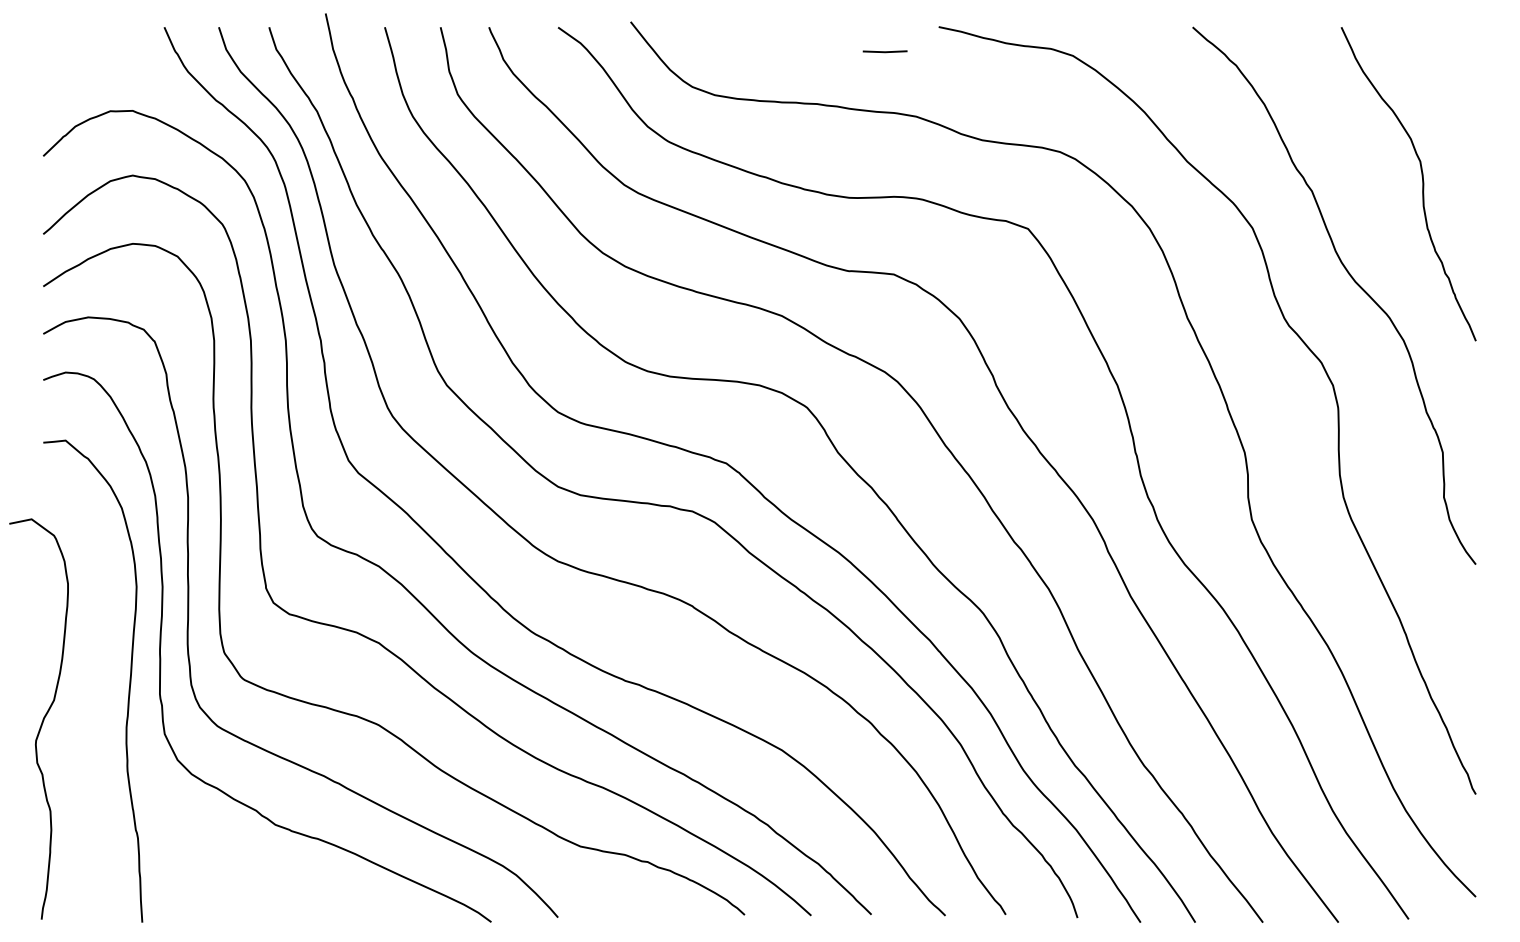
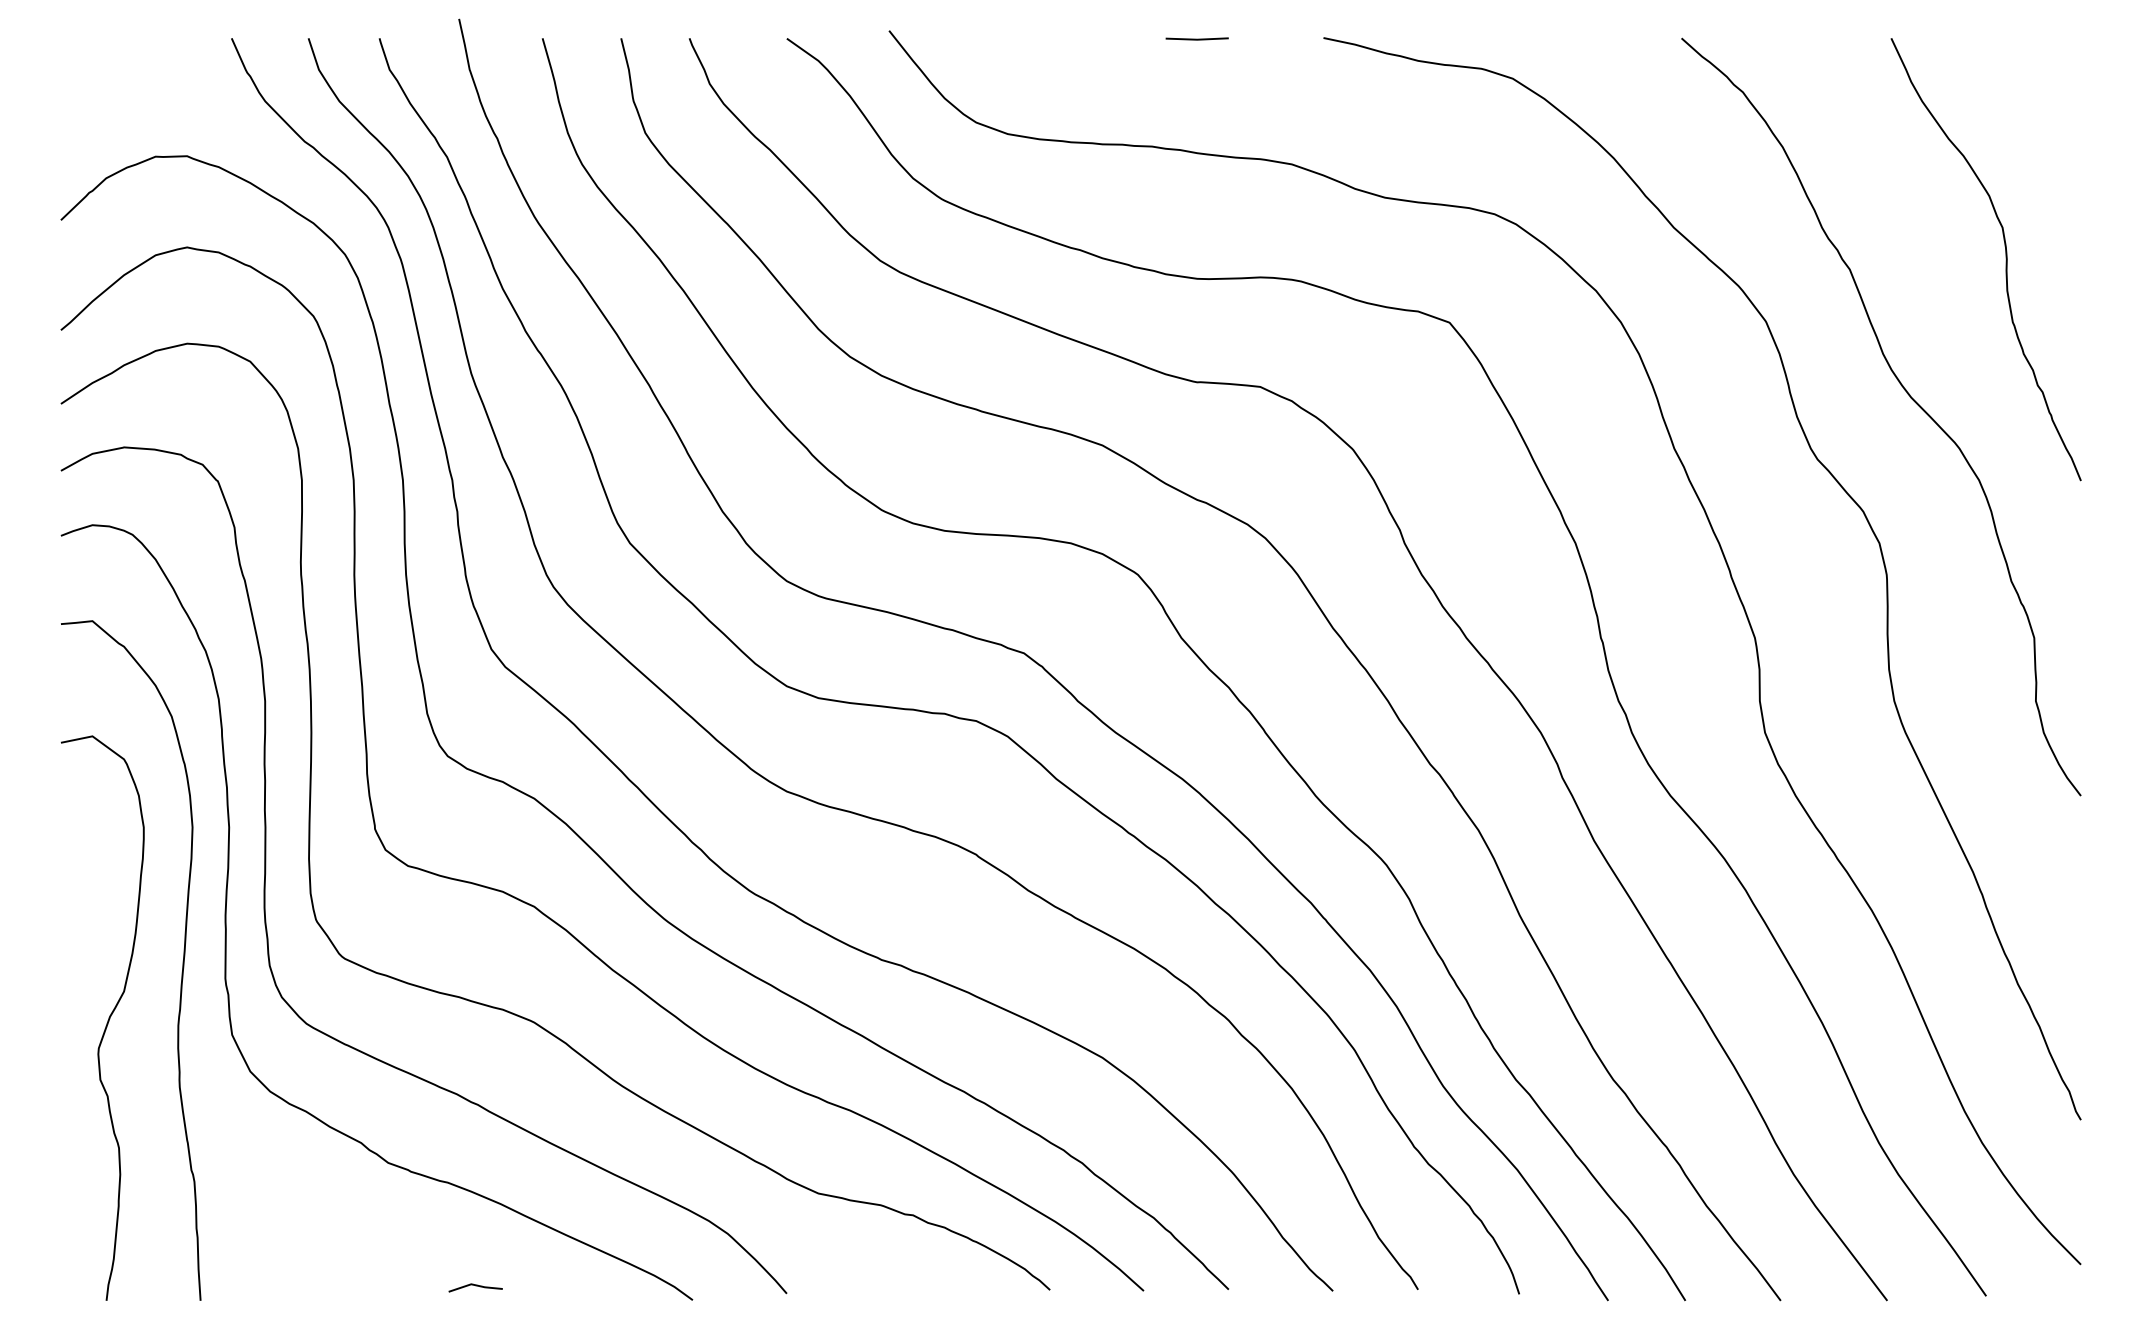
line: (884, 51) -> (1196, 38), moved
curve: (42, 719) -> (107, 1018), moved
line: (337, 912) -> (475, 1286), added

